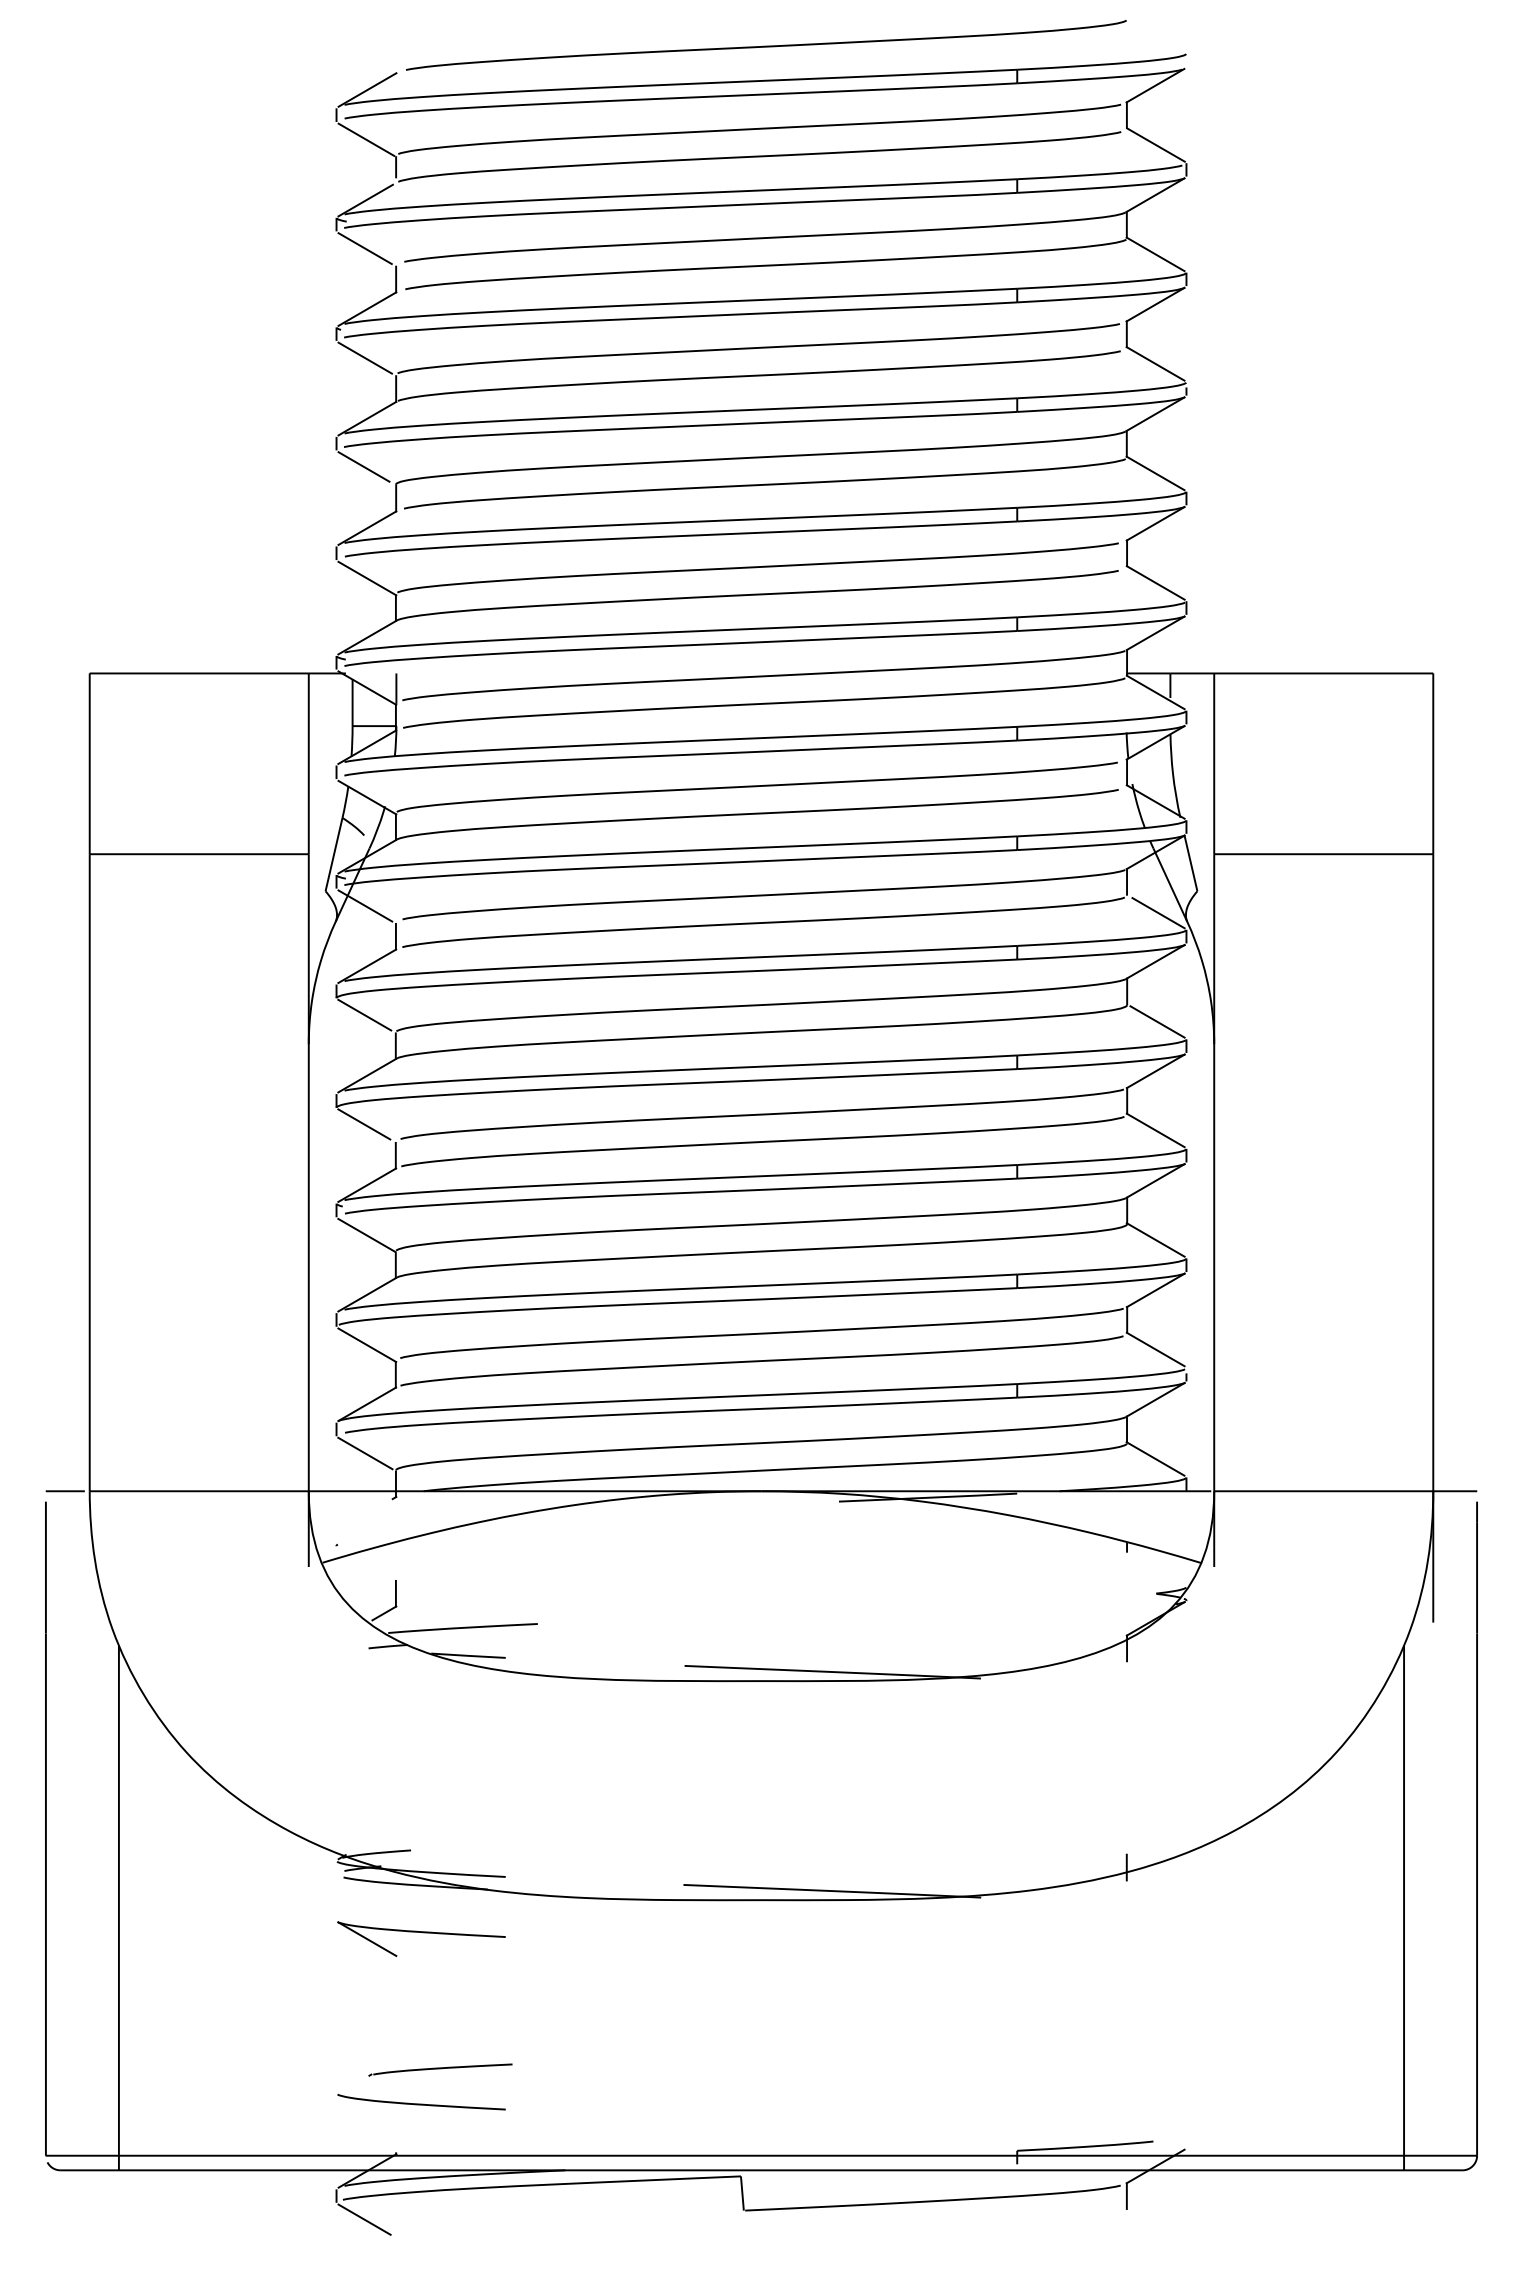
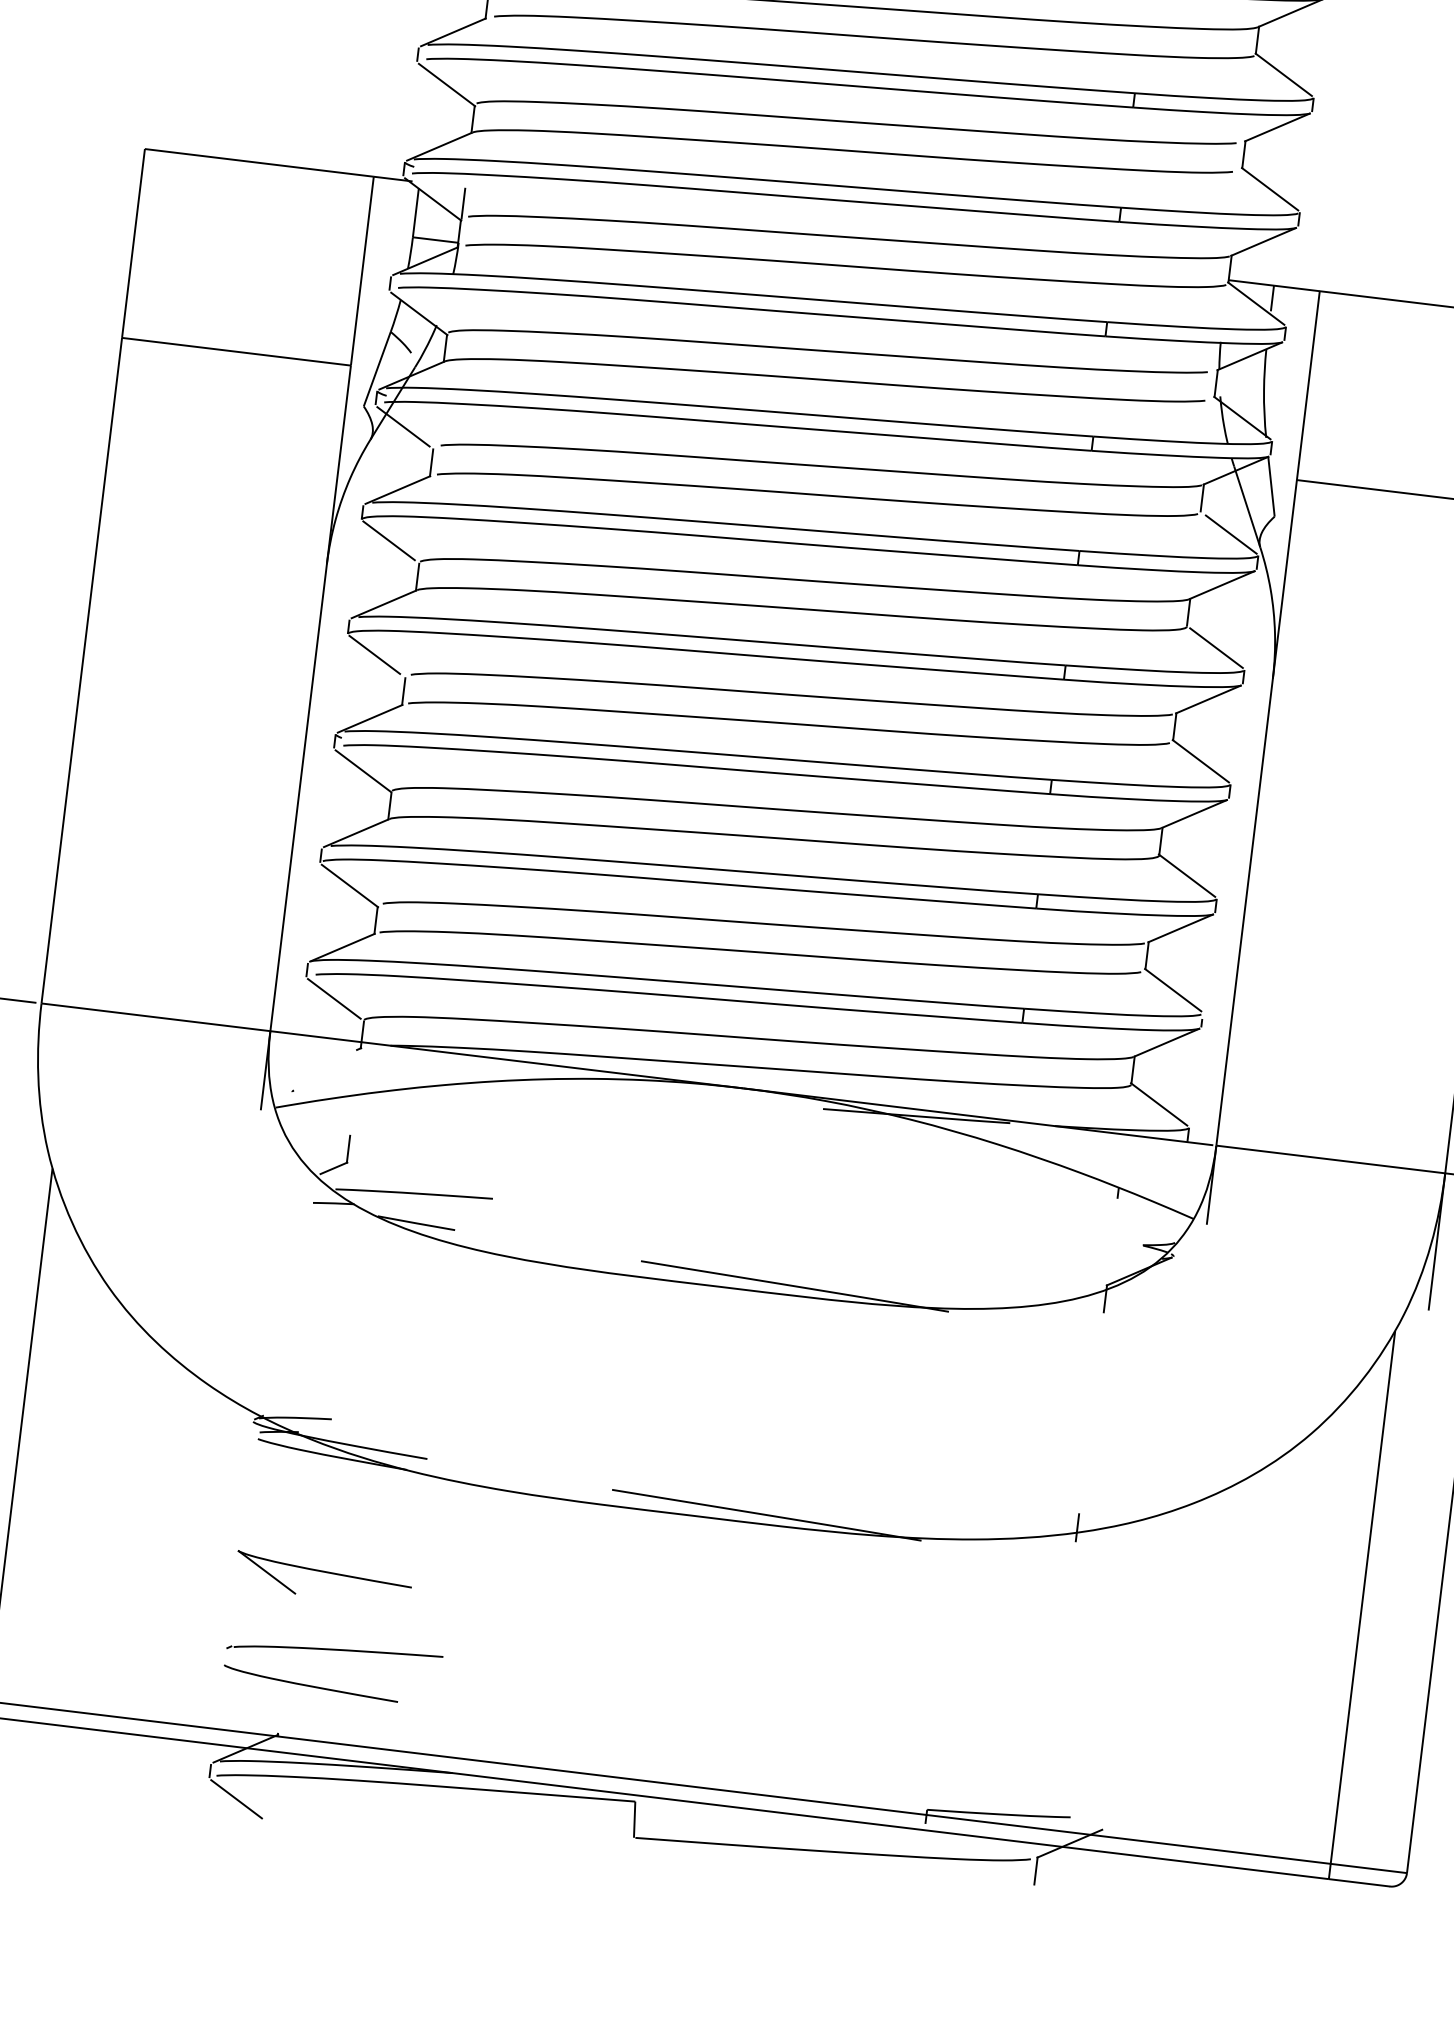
part: (421, 1938) -> (323, 1578), moved
part: (440, 2070) -> (334, 1652), size x1.43

